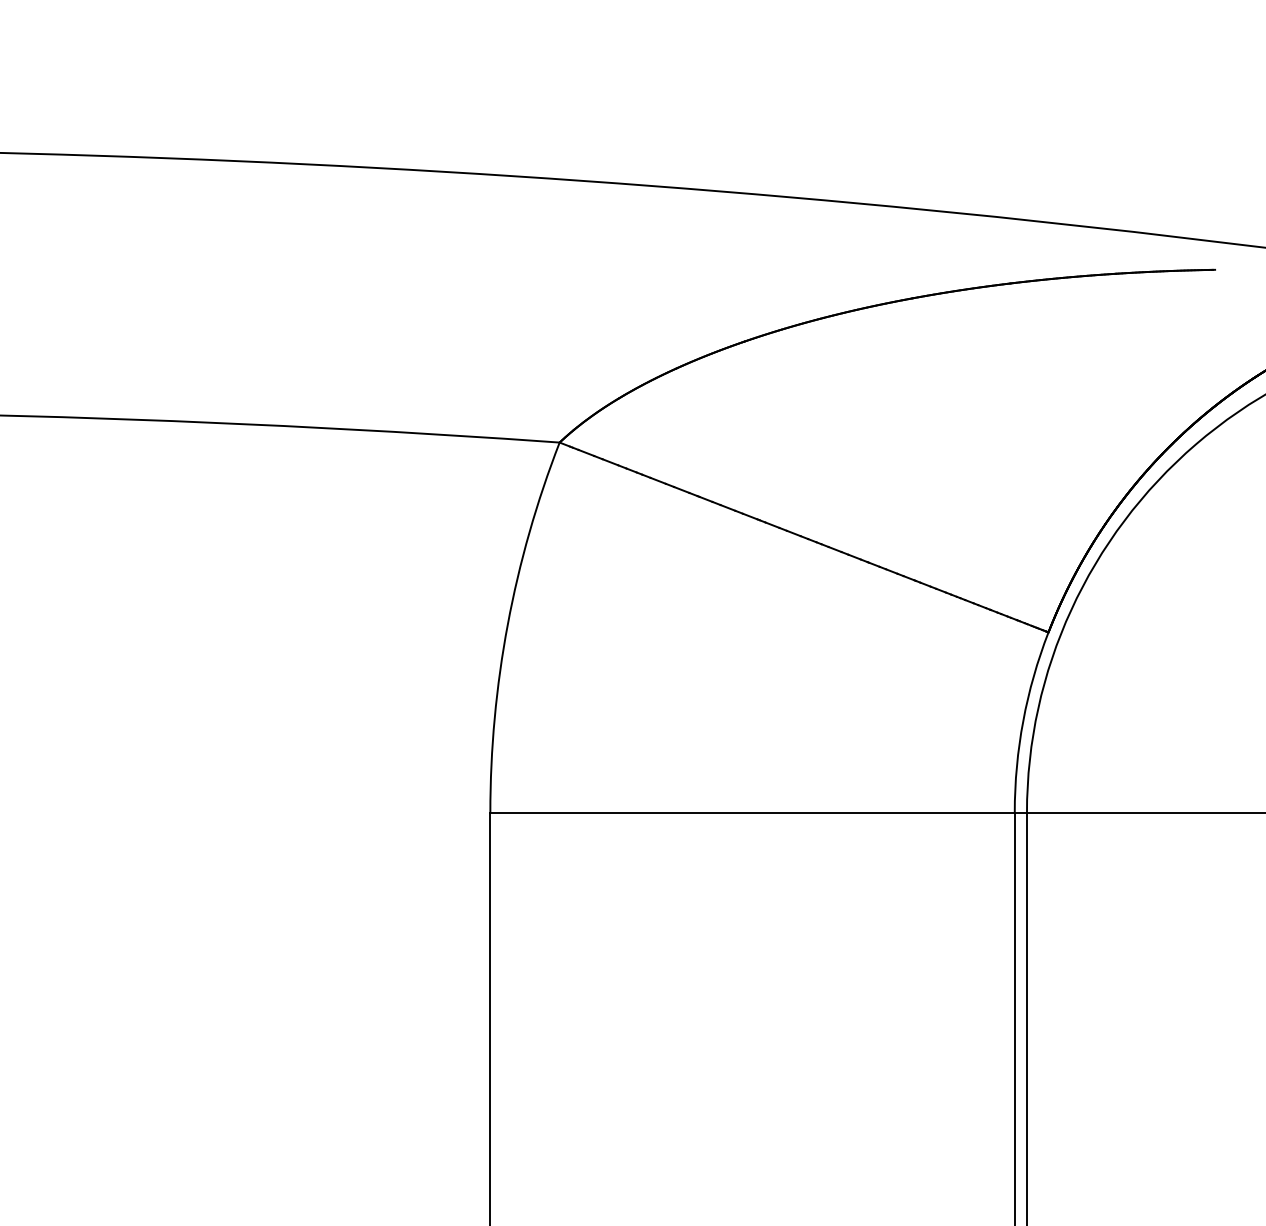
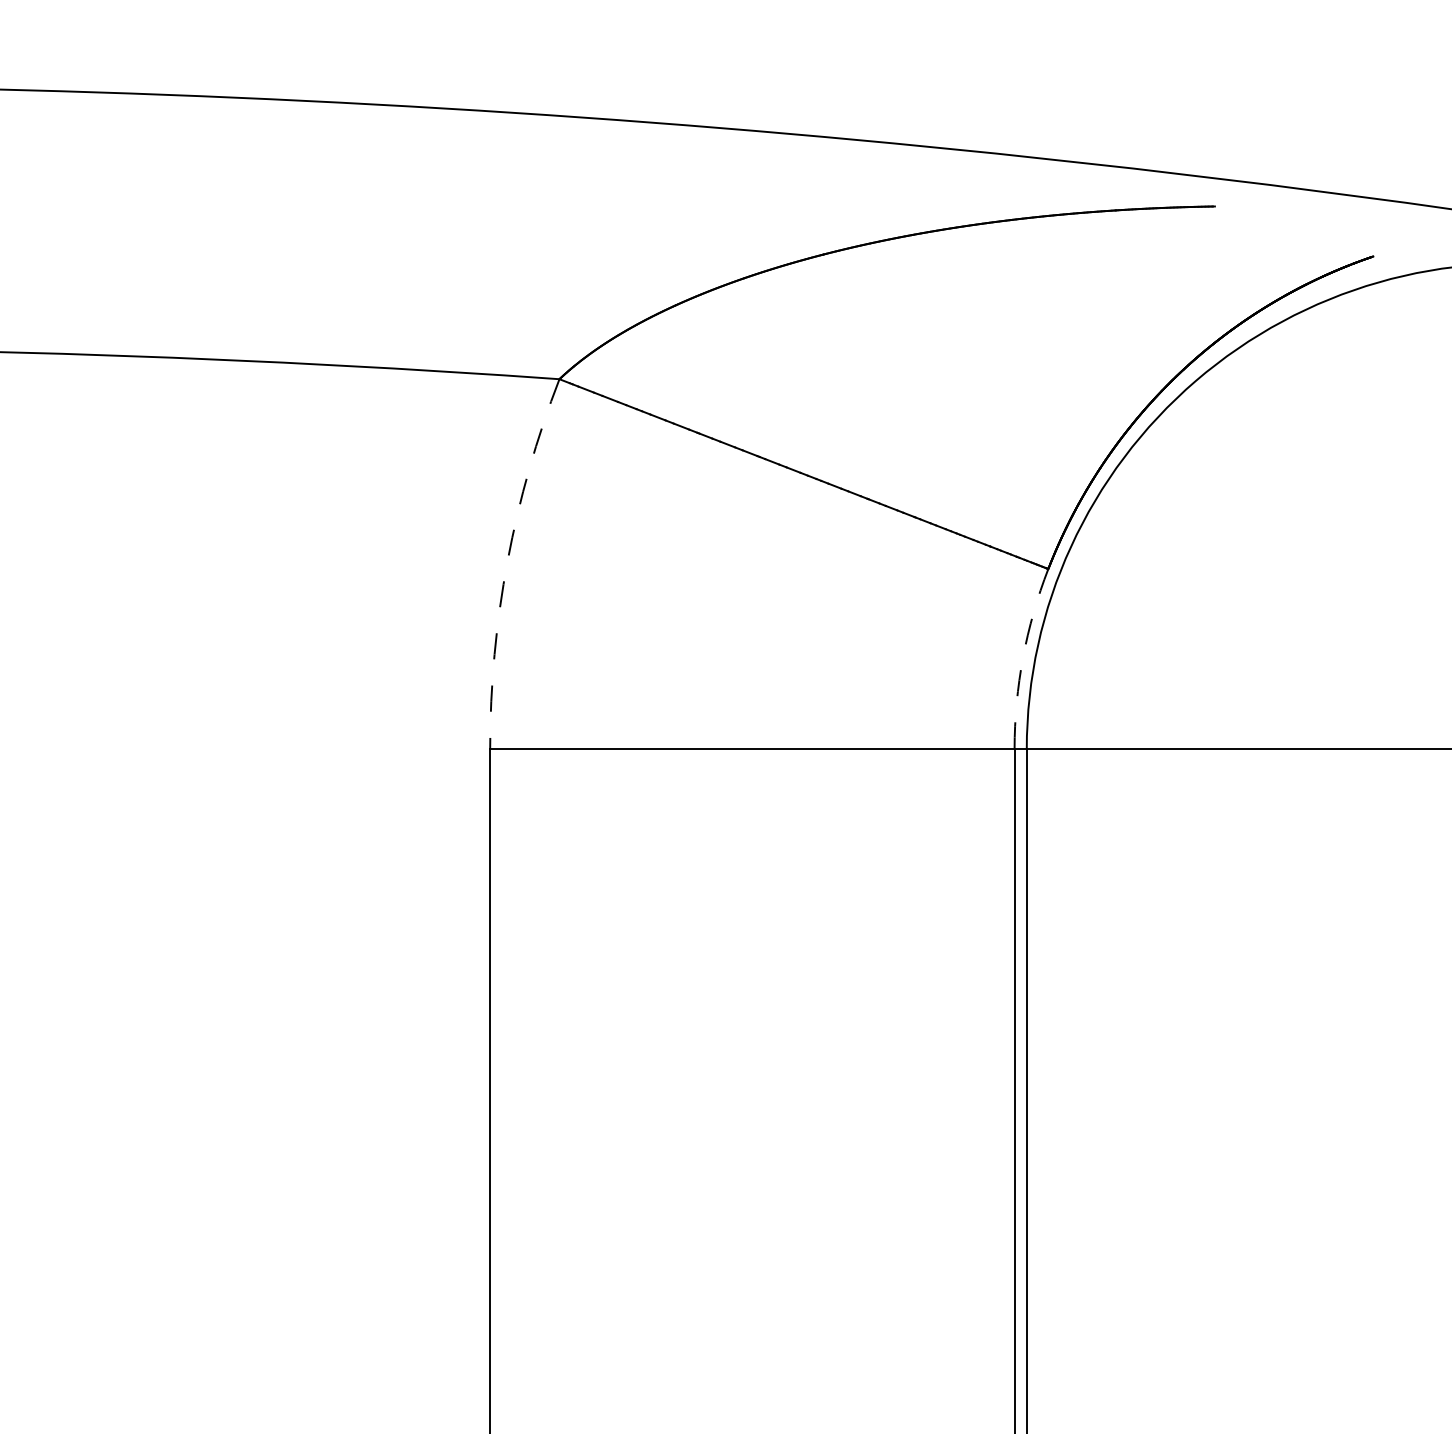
arc: (507, 624) -> (507, 561), solid -> dashed
arc: (1023, 720) -> (1023, 657), solid -> dashed

